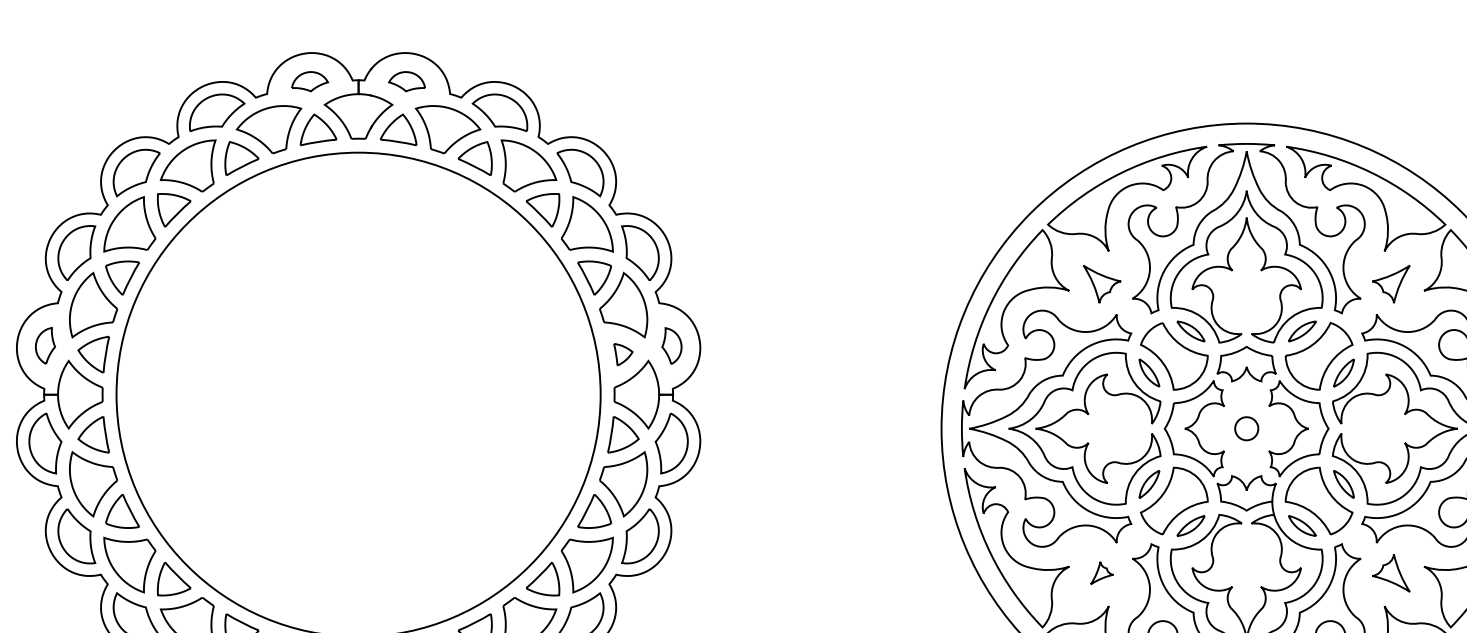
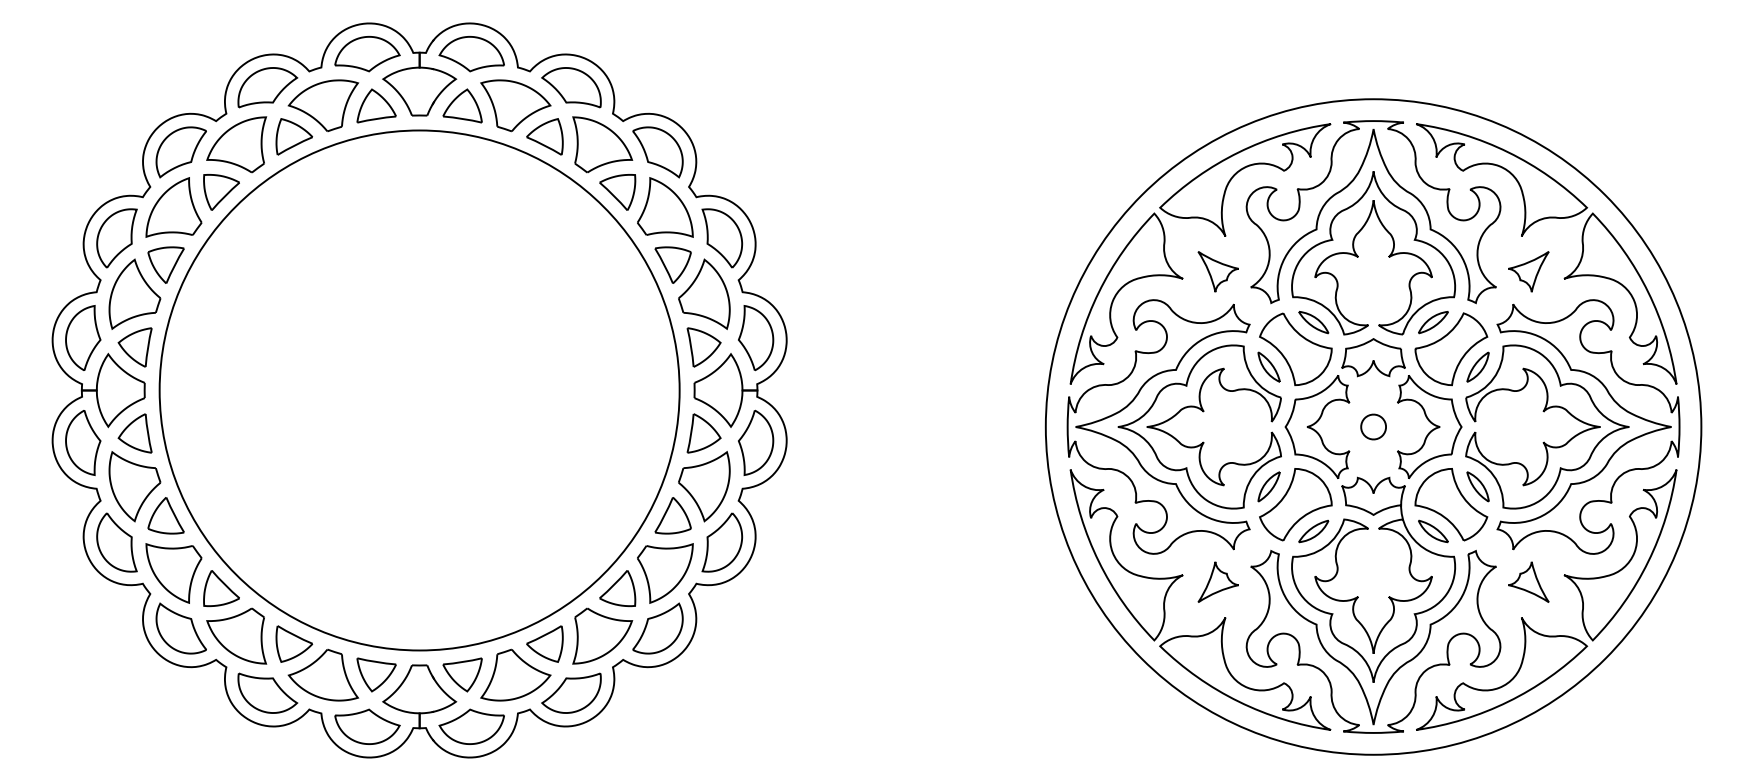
part: (310, 81) -> (367, 54), size x1.67
part: (406, 81) -> (471, 54), size x1.67
part: (45, 345) -> (83, 337), size x1.67
part: (672, 346) -> (756, 338), size x1.67
part: (622, 354) -> (703, 347), size x1.67
part: (1101, 572) -> (1217, 581), size x1.67

